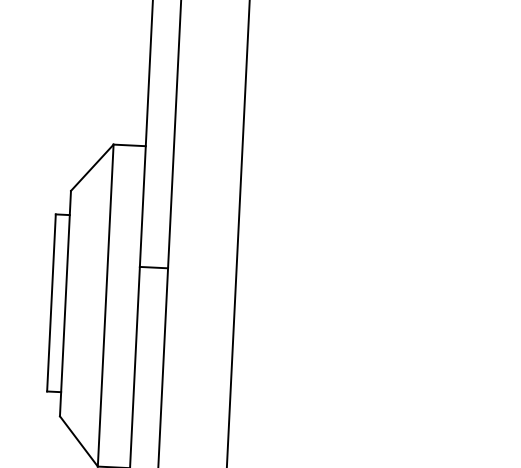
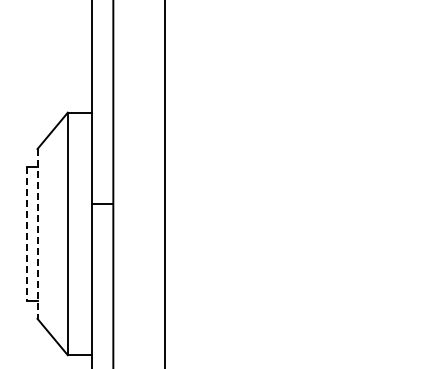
line: (50, 302) -> (26, 233), solid -> dashed
line: (65, 303) -> (37, 233), solid -> dashed

